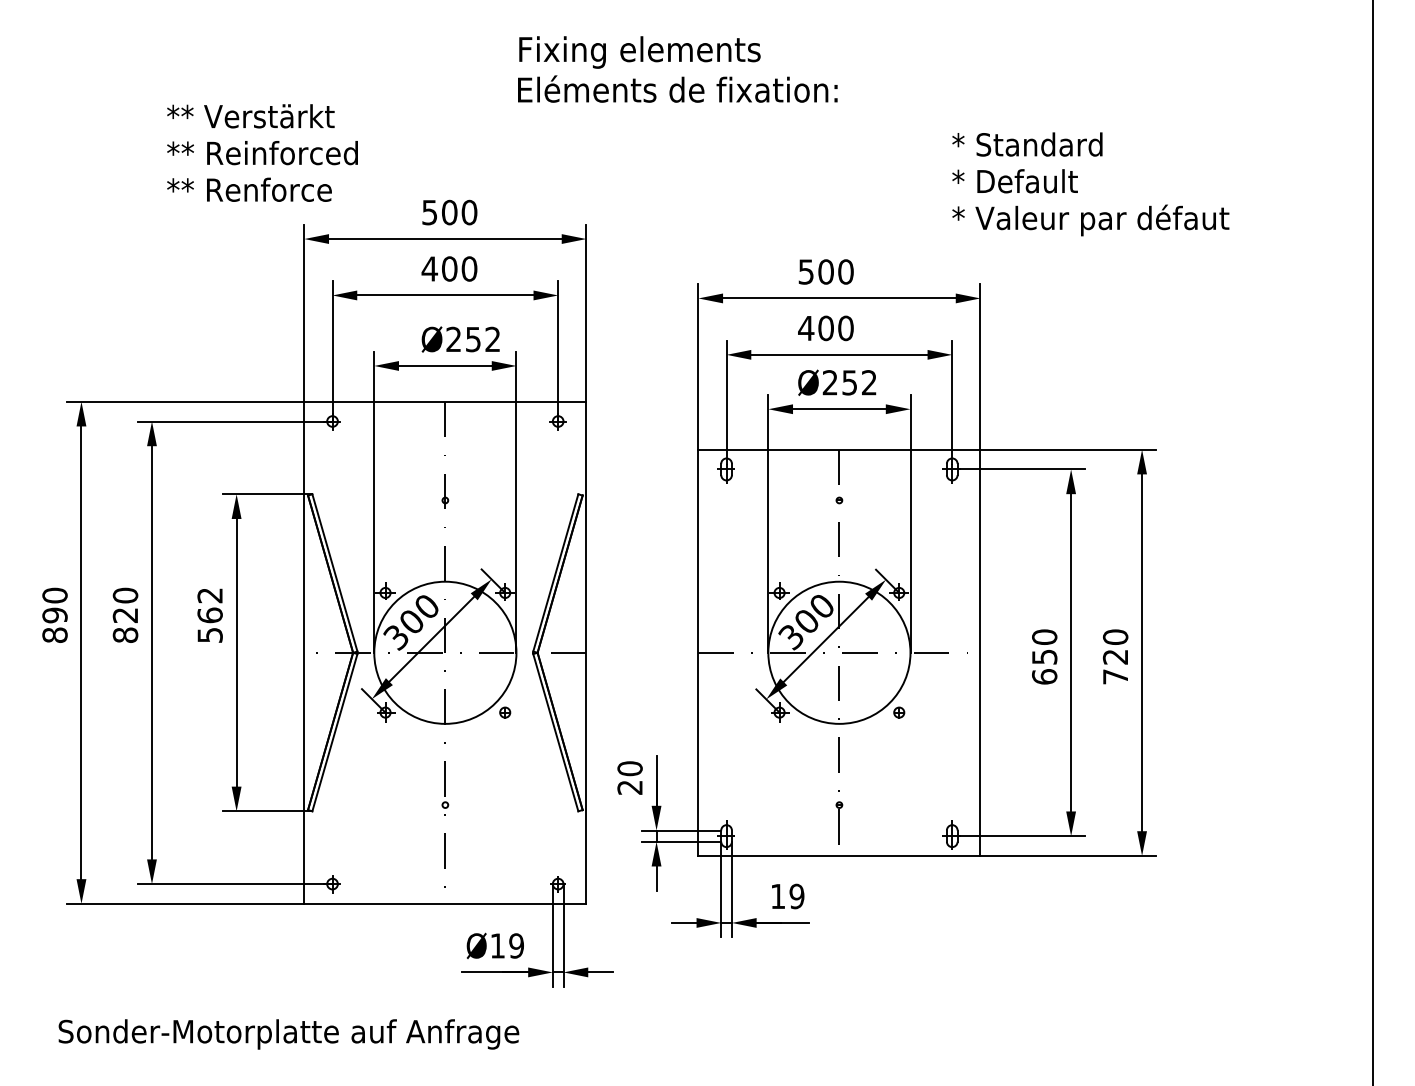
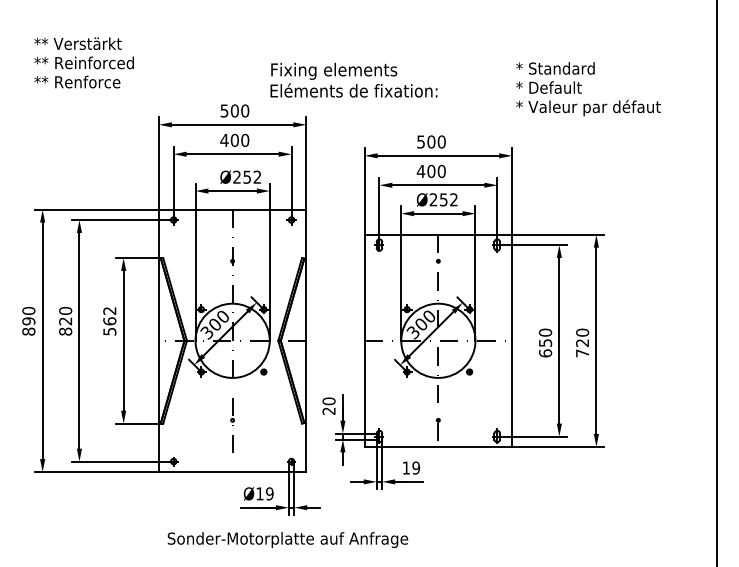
text: (676, 69) -> (353, 80), moved
text: (261, 152) -> (83, 62), moved
text: (1090, 184) -> (588, 89), moved
text: (288, 1033) -> (287, 539), moved

